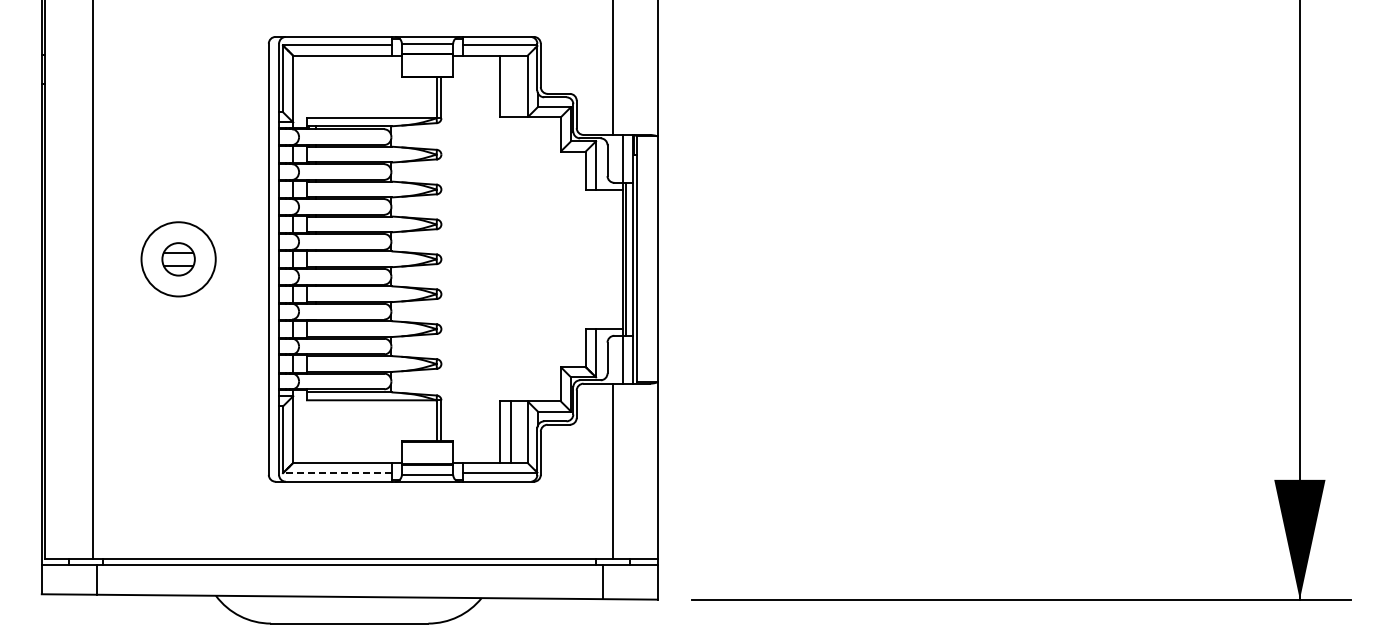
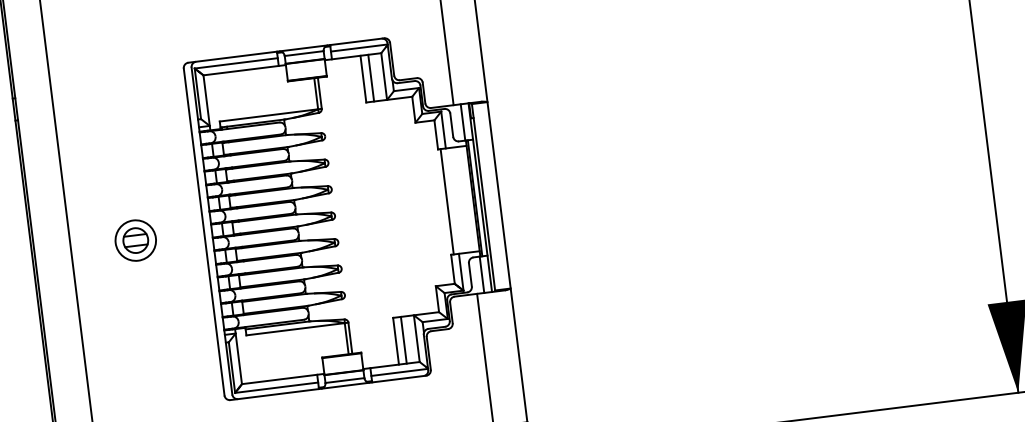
line: (510, 86) -> (371, 78), added
circle: (178, 258) -> (135, 239), size x0.71
line: (589, 258) -> (447, 201), added
line: (337, 473) -> (276, 388), dashed -> solid

